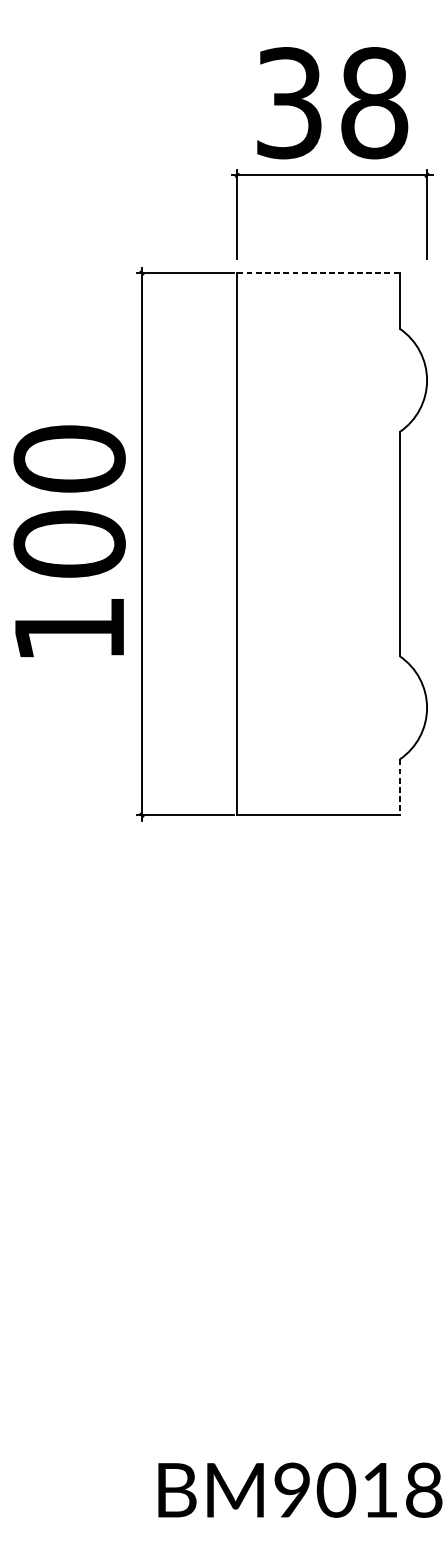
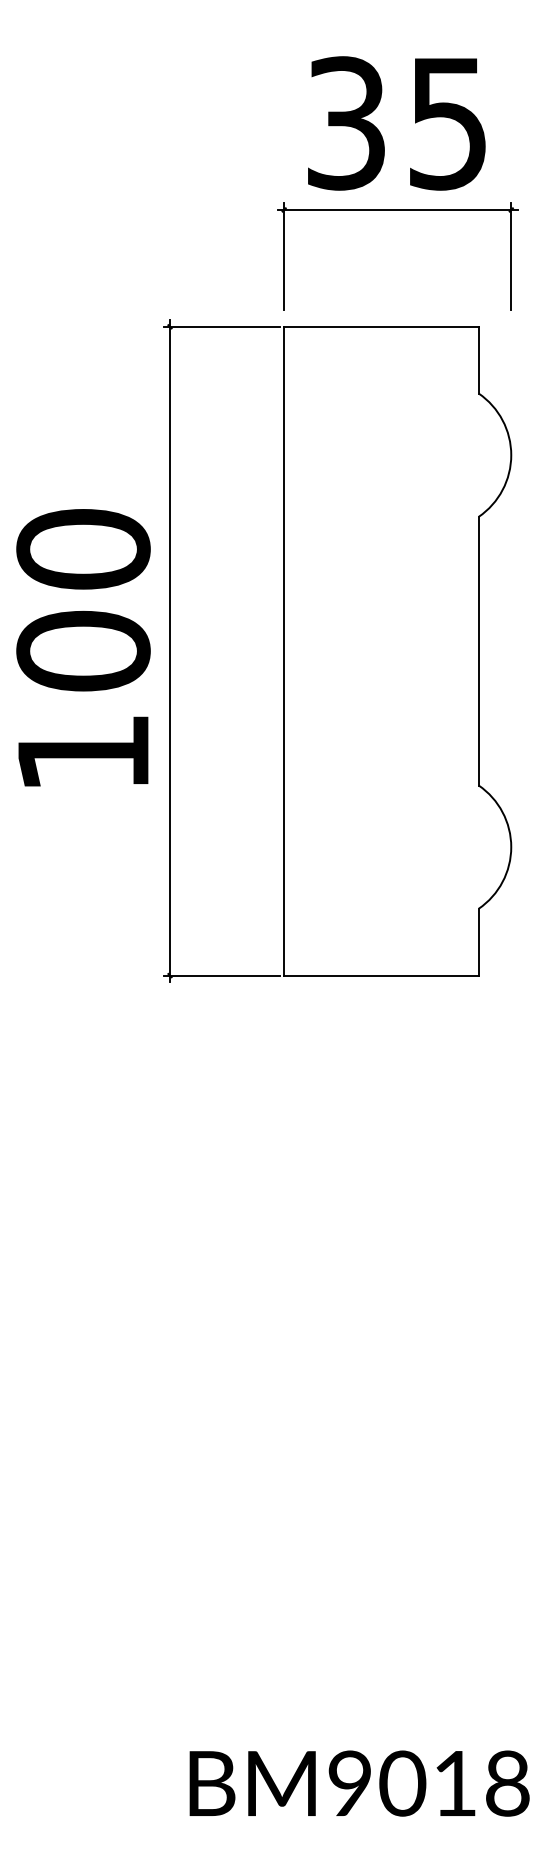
text: (374, 103) -> (448, 123), 38 -> 35
line: (319, 272) -> (382, 326), dashed -> solid
line: (399, 787) -> (478, 942), dashed -> solid

